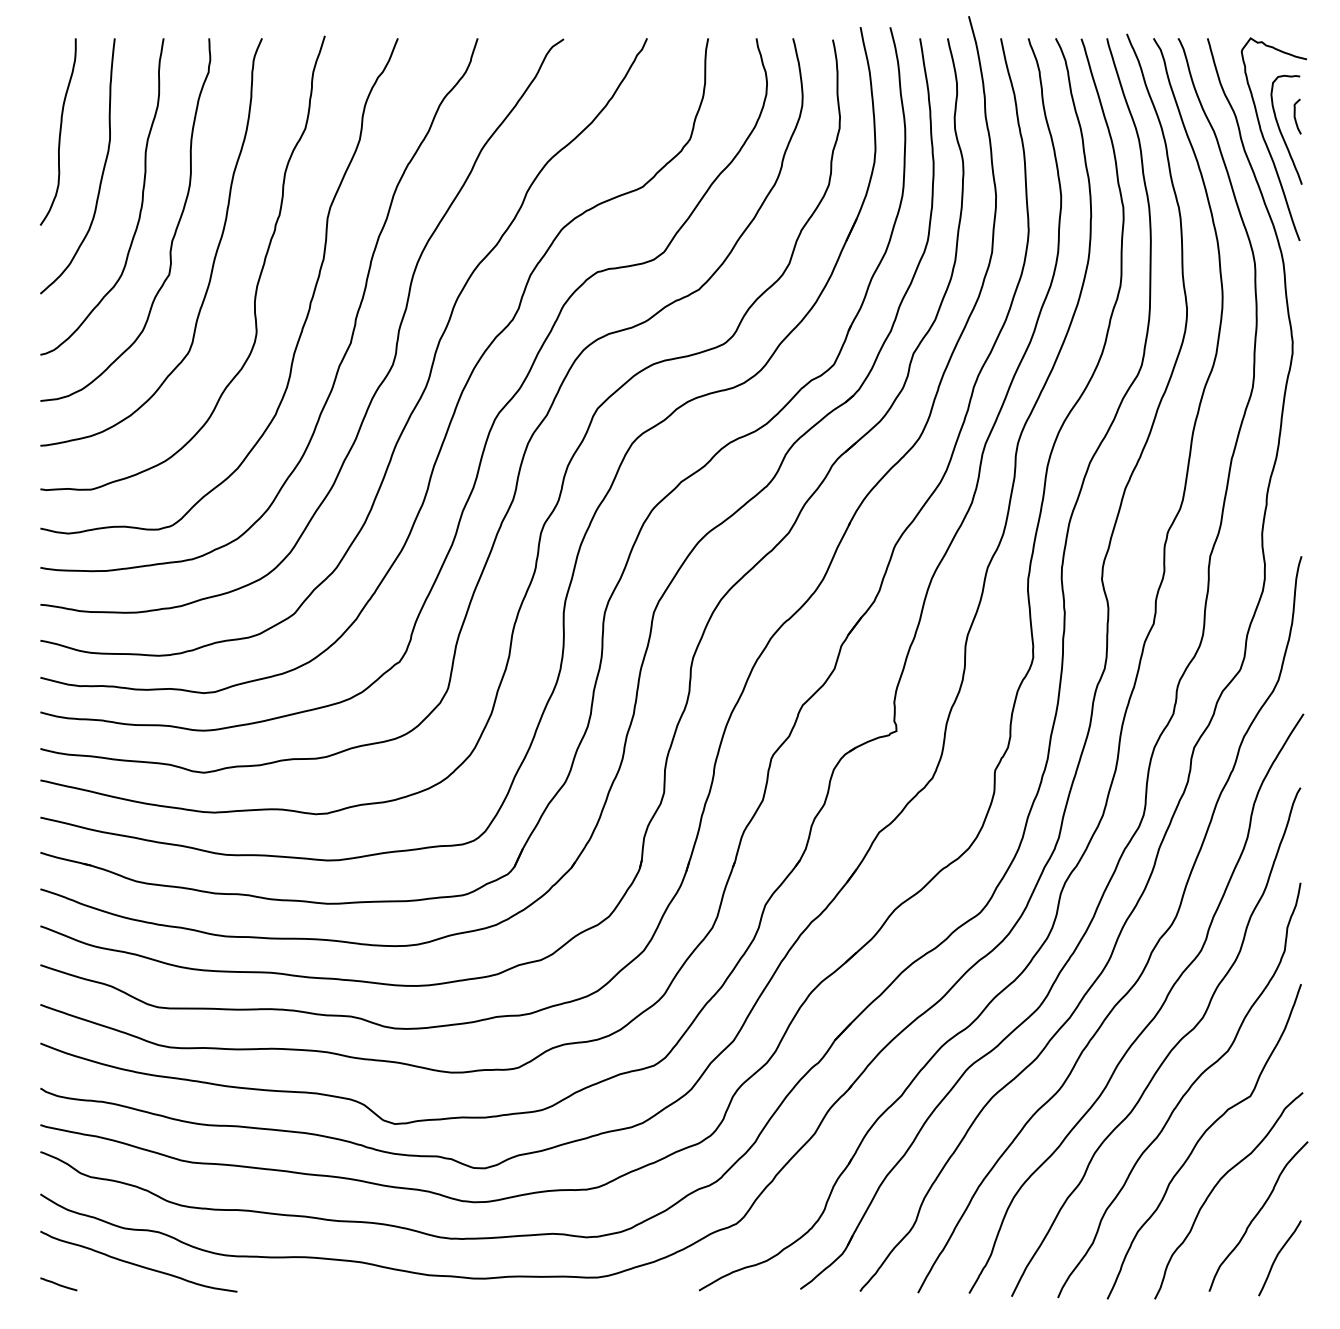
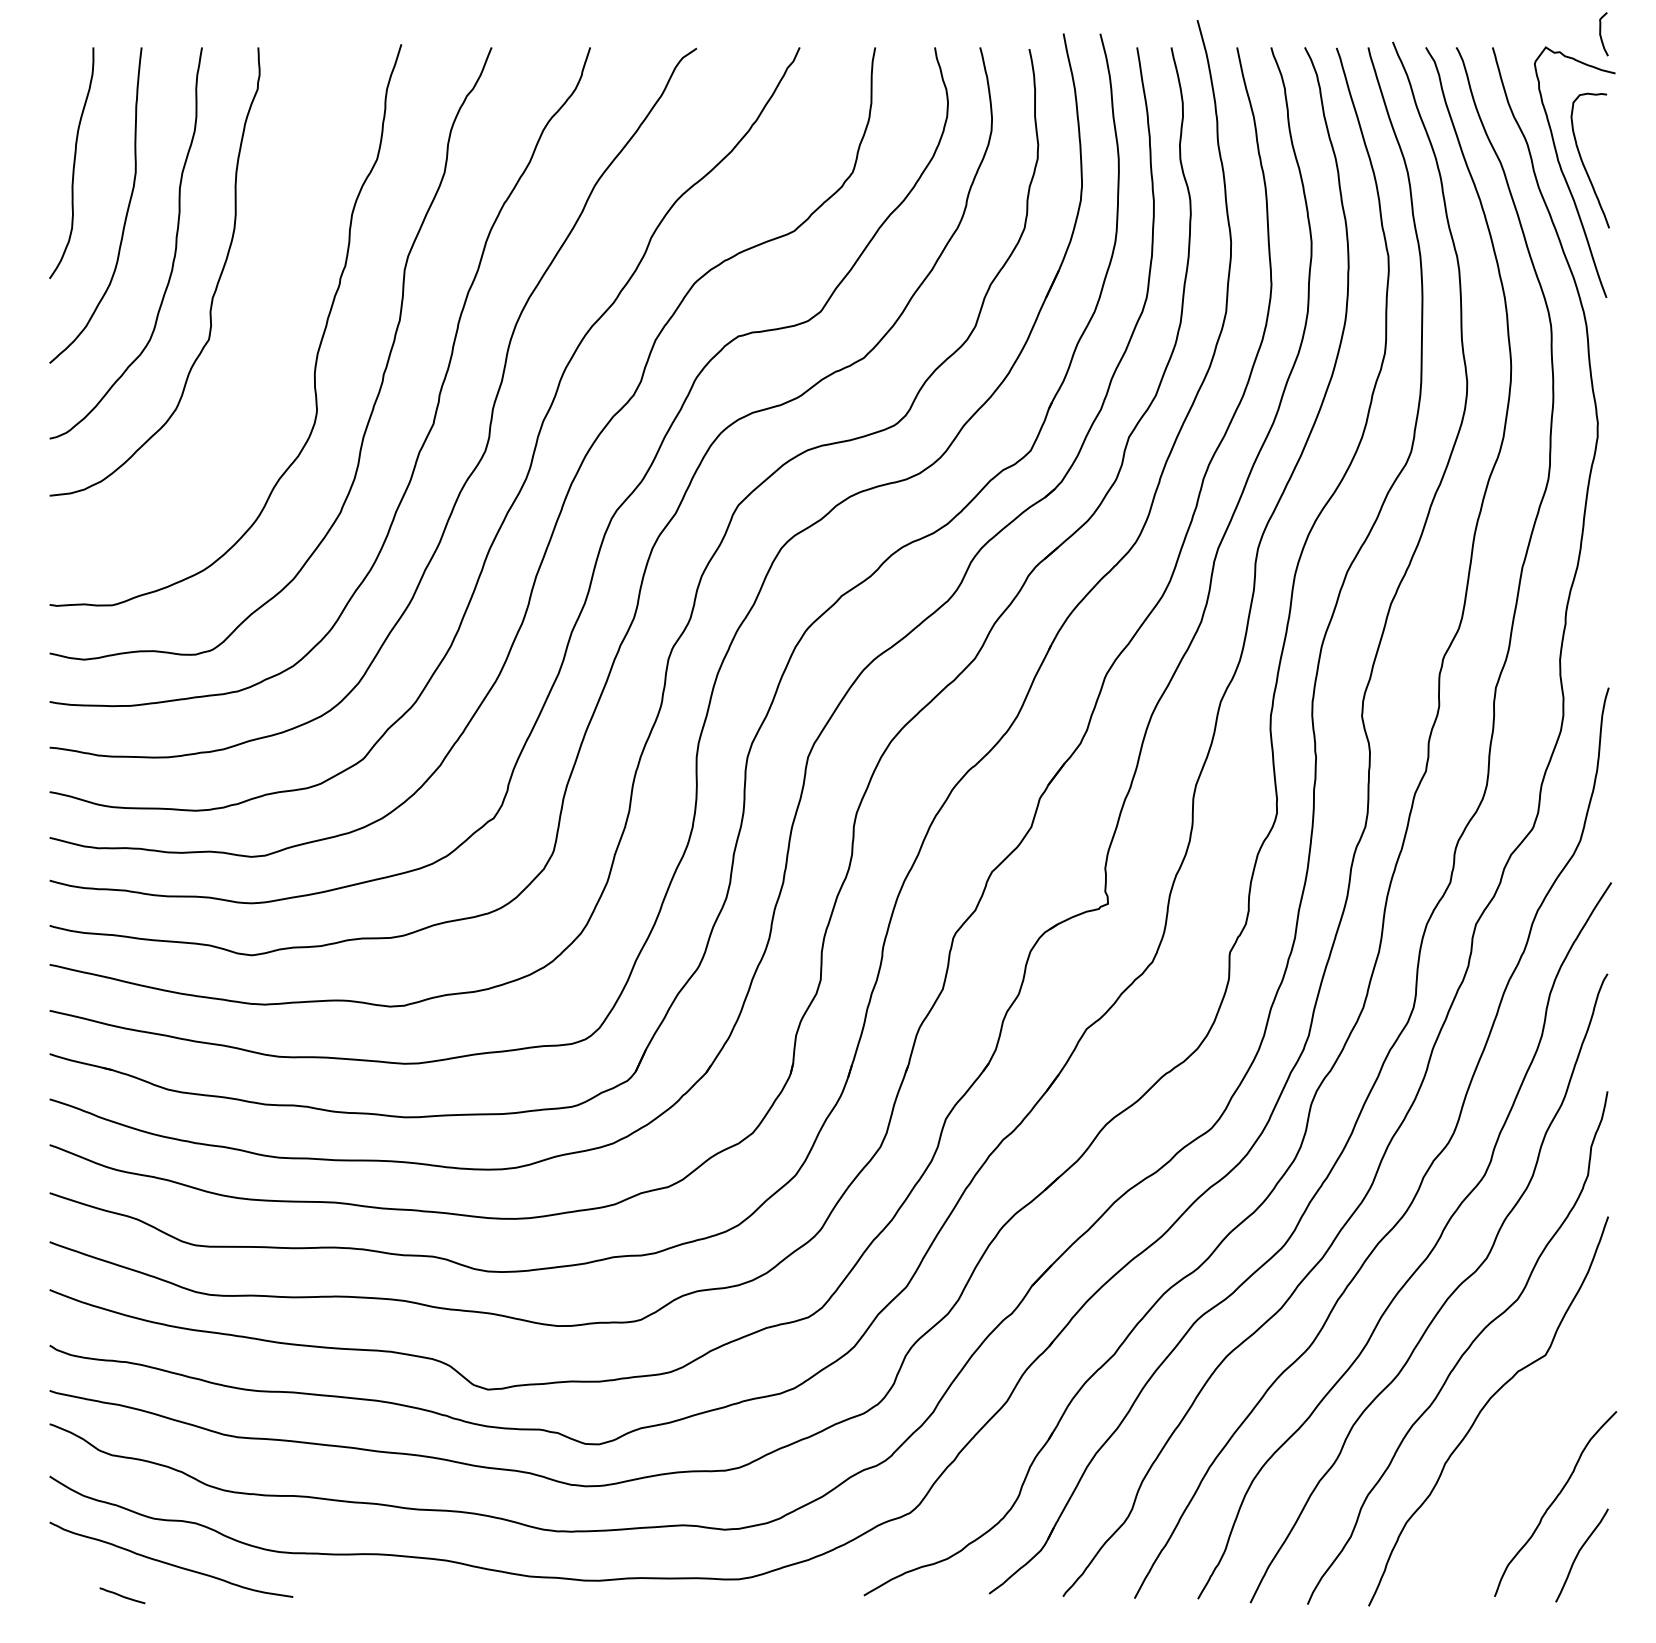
curve: (1295, 116) -> (1601, 34), moved
curve: (214, 257) -> (264, 318), removed
curve: (1216, 1186) -> (1503, 1466), removed
line: (58, 1284) -> (122, 1595), moved

